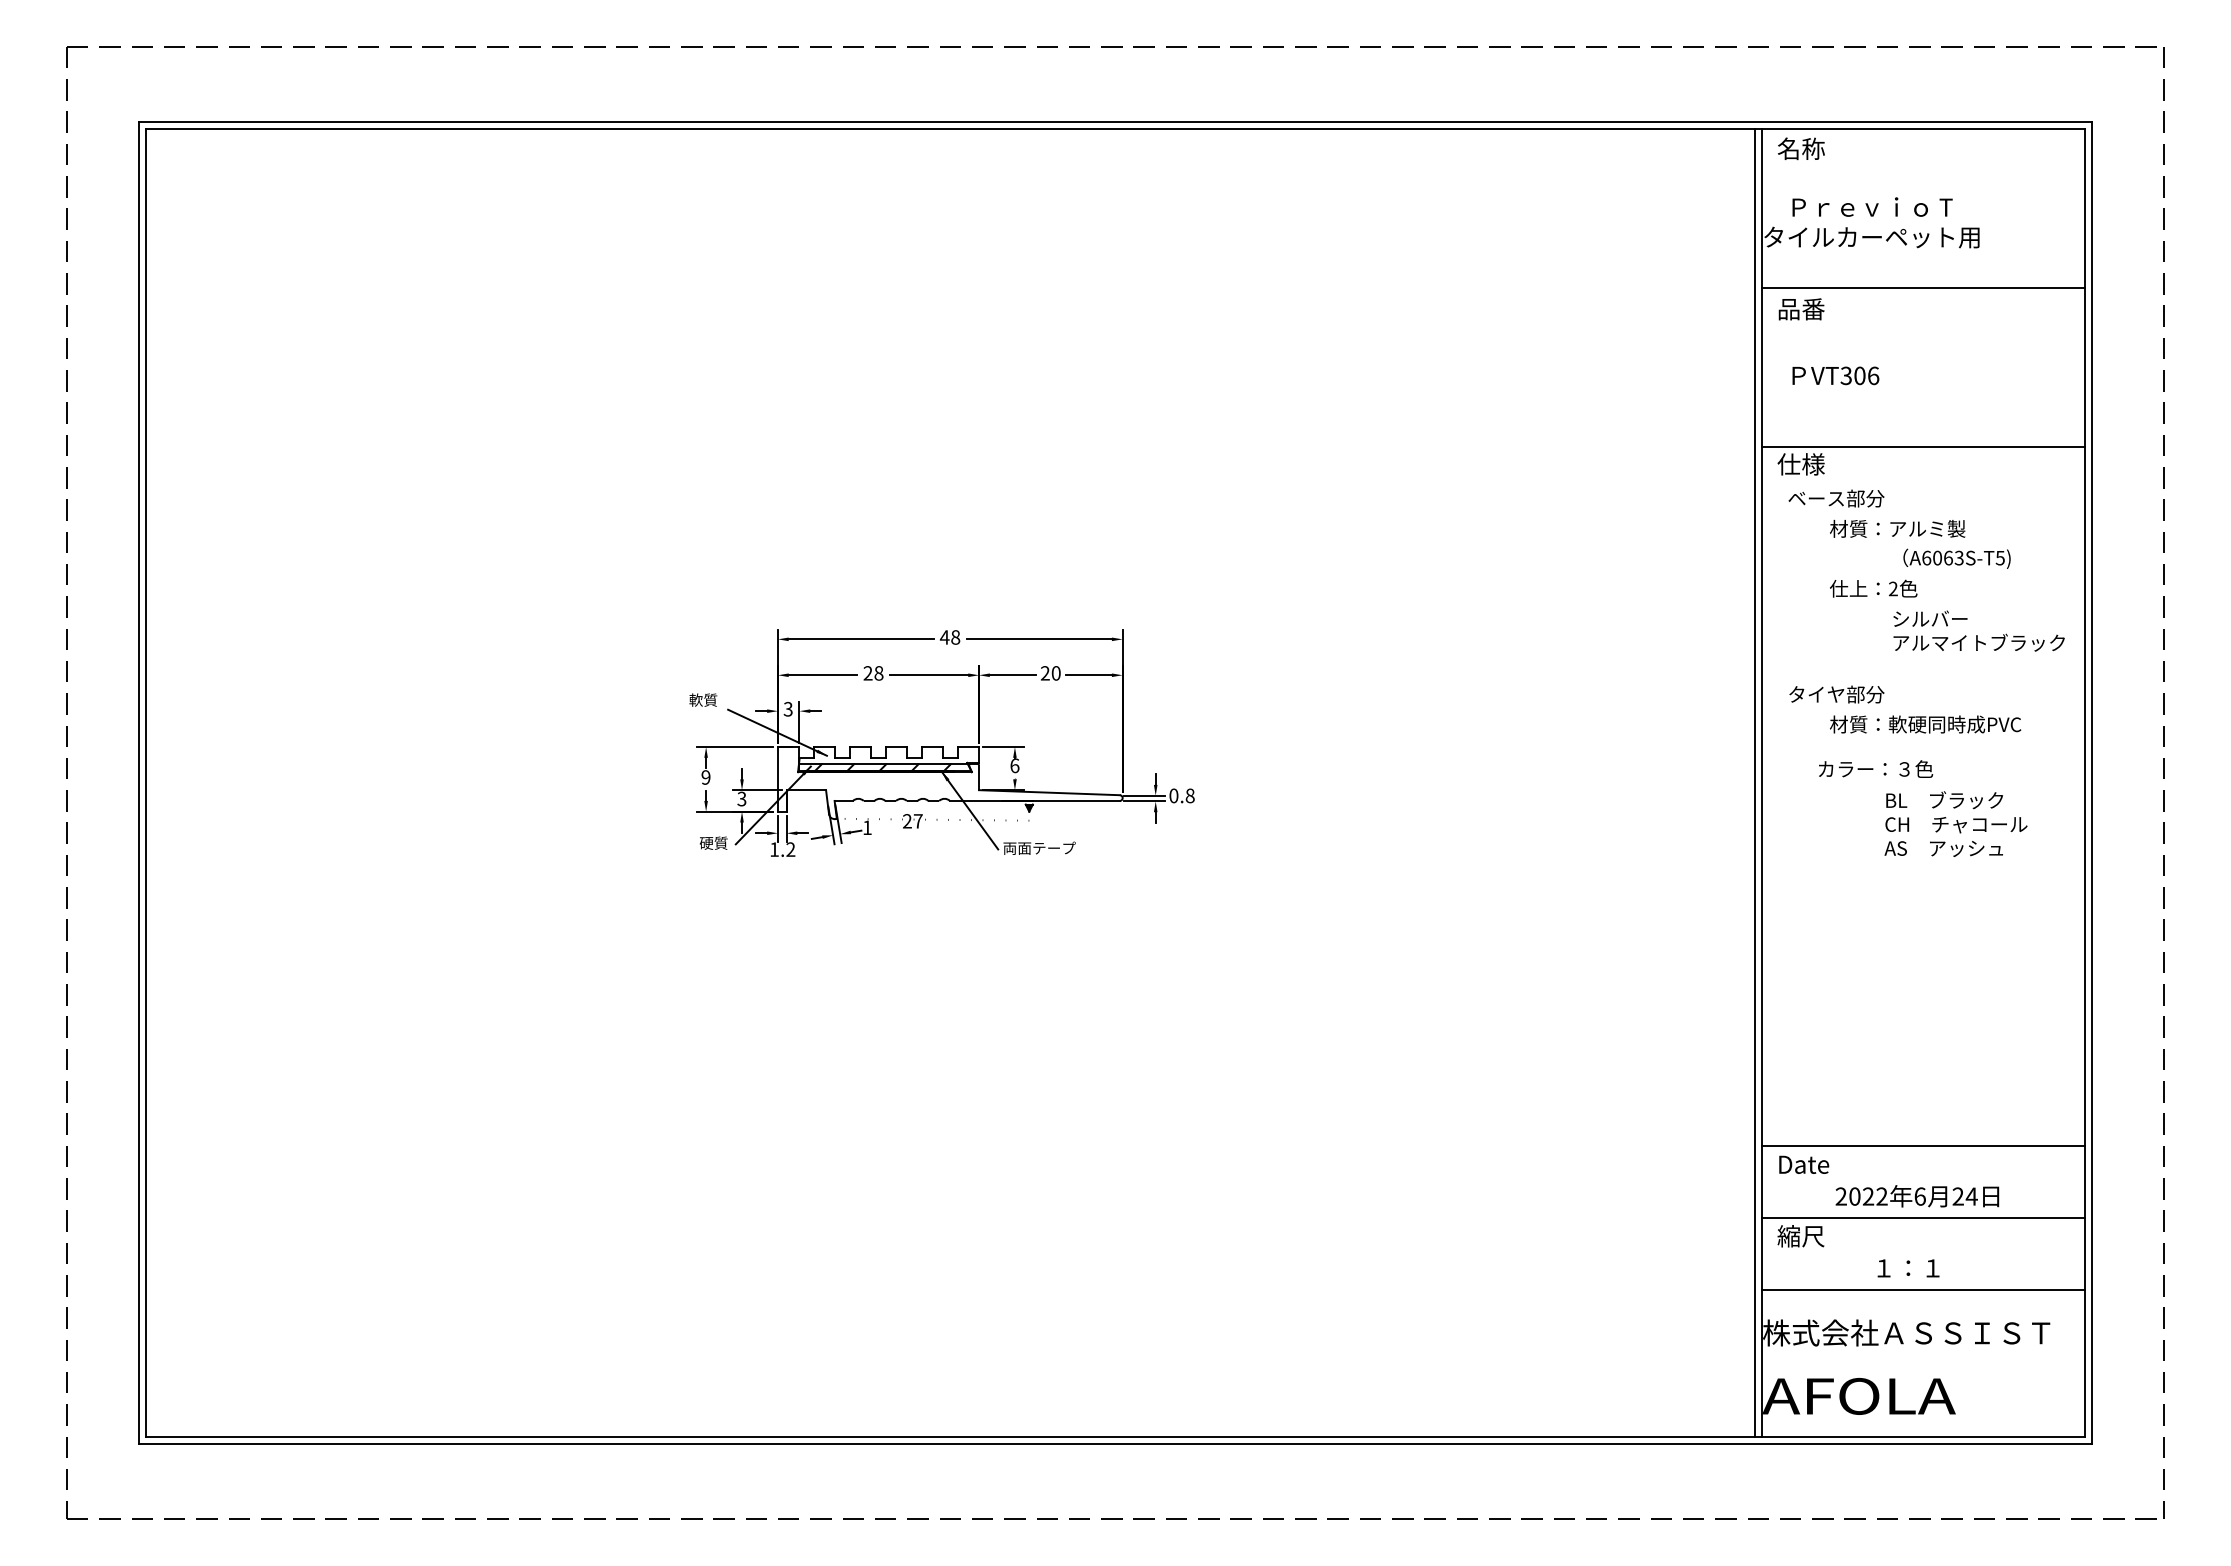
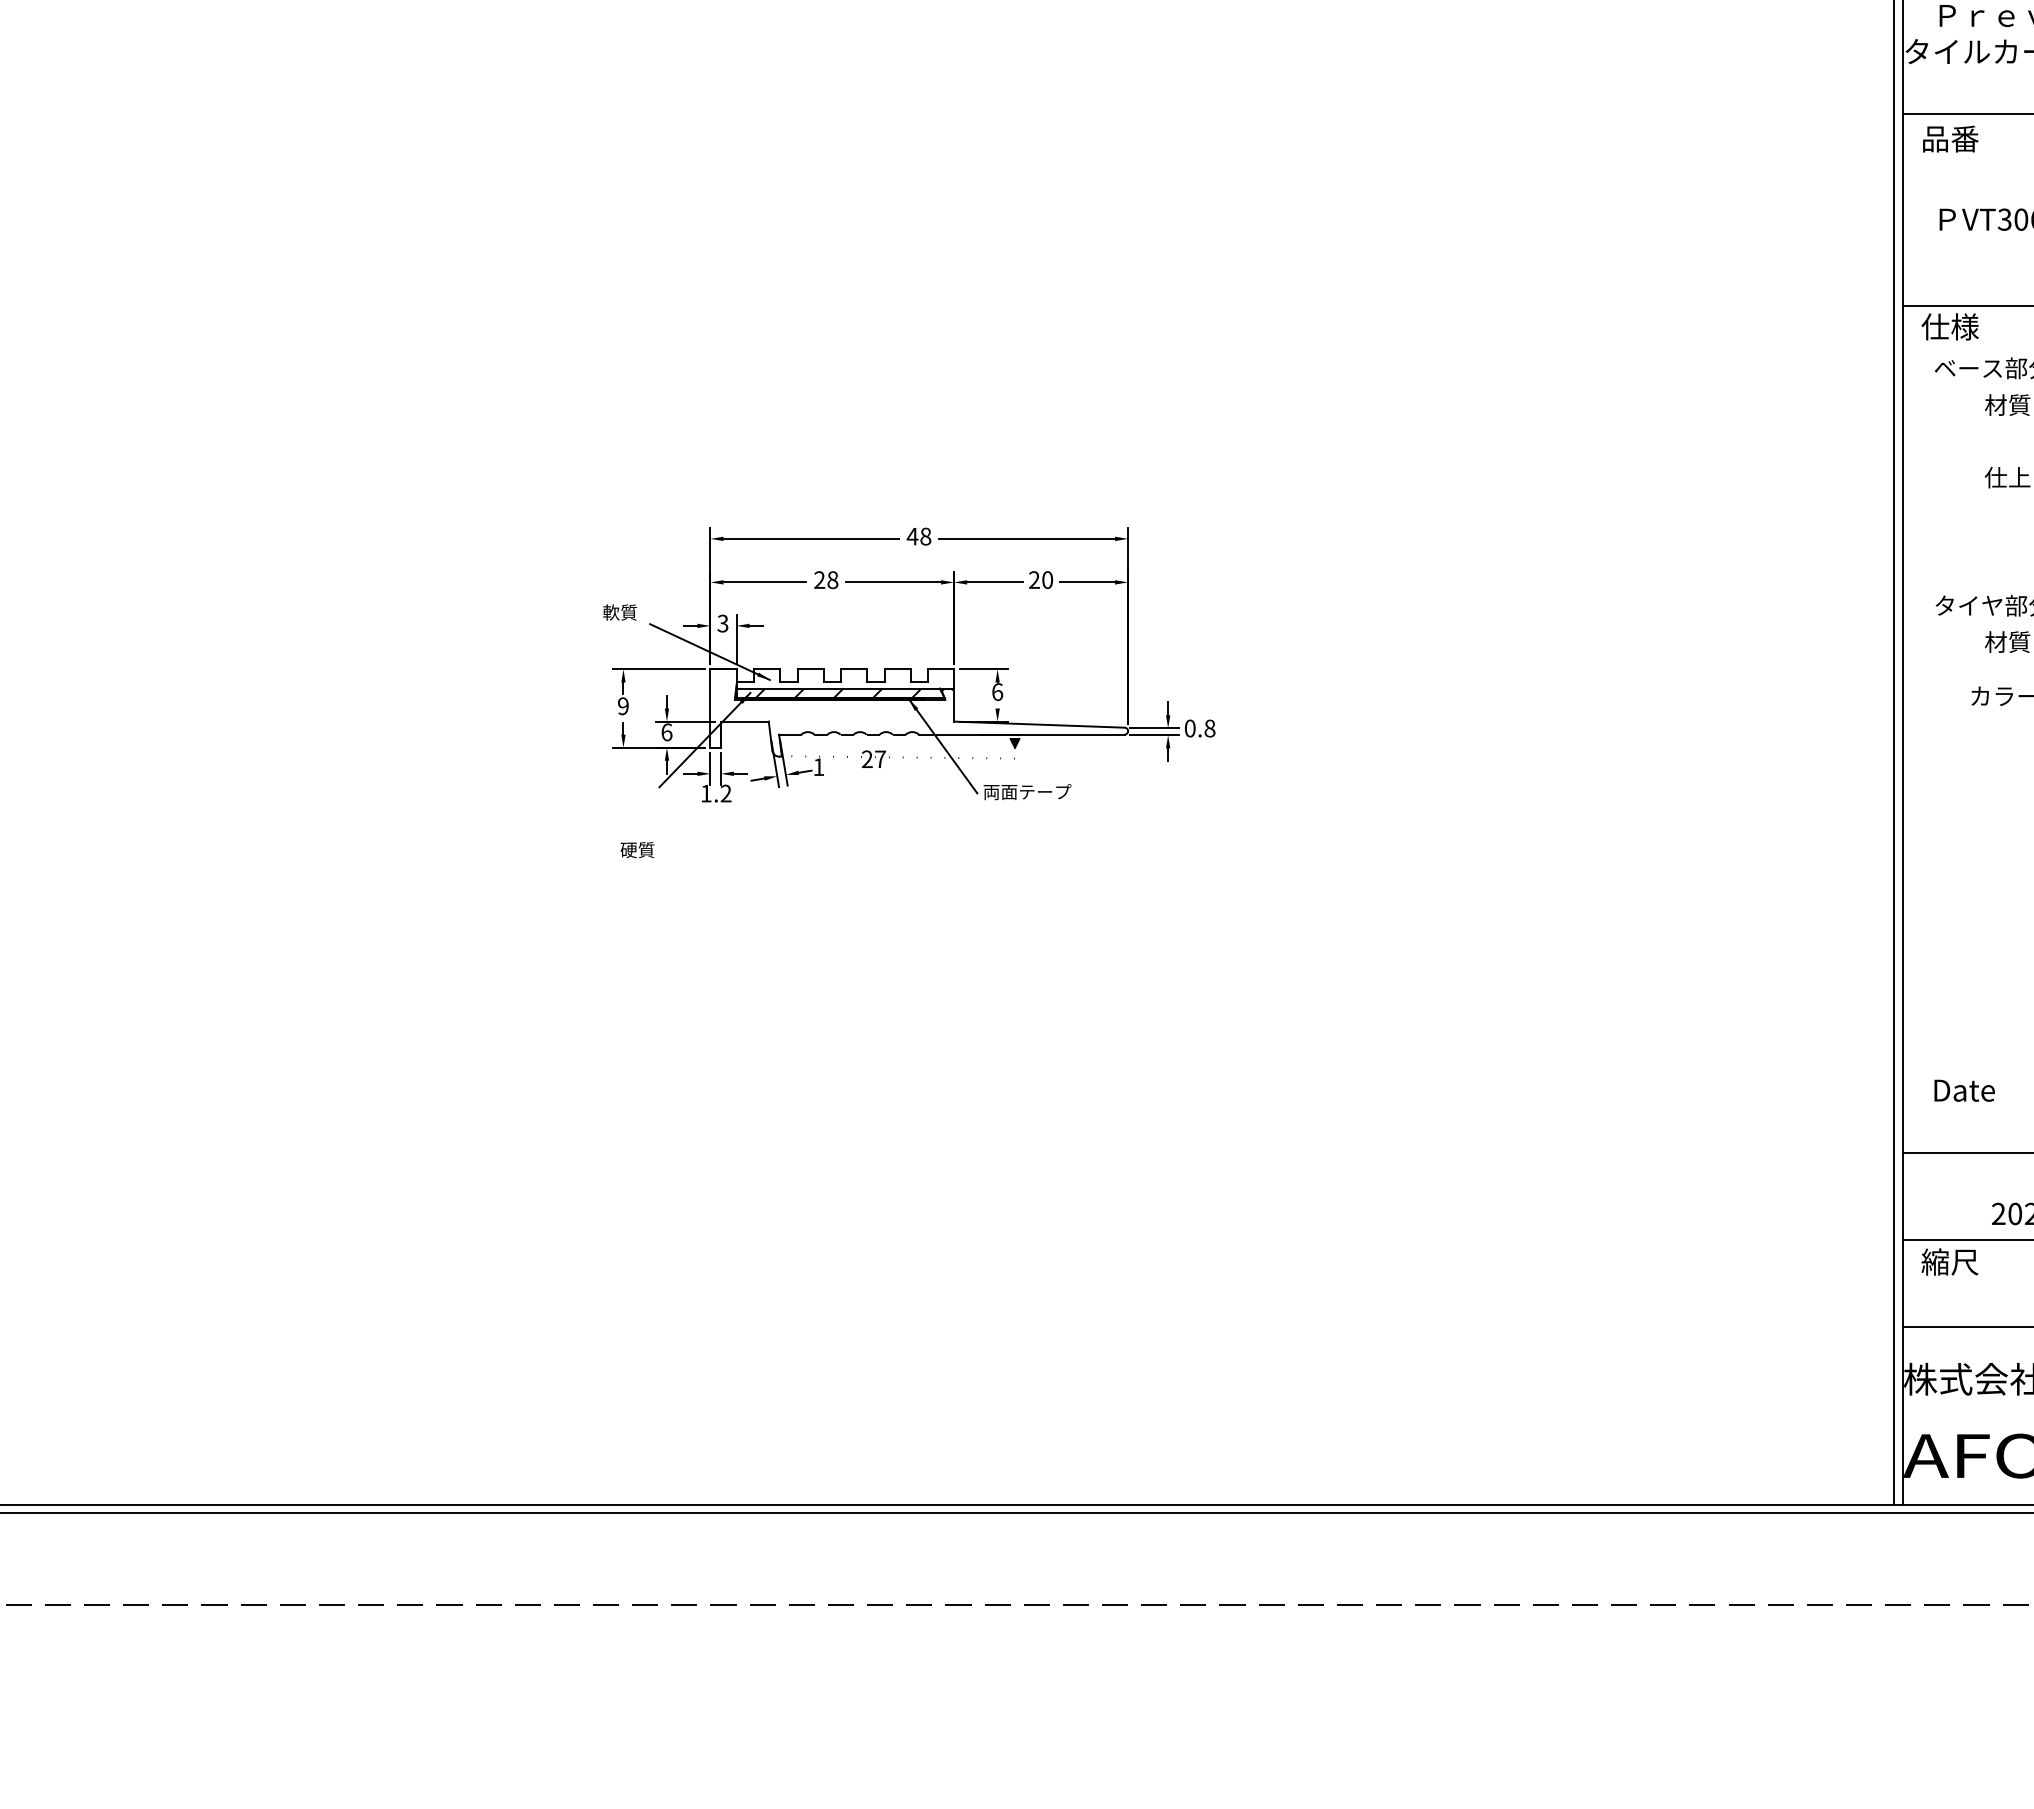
text: (741, 798) -> (666, 731), 3 -> 6
text: (713, 842) -> (637, 849), moved
text: (1804, 1164) -> (1965, 1090), moved

